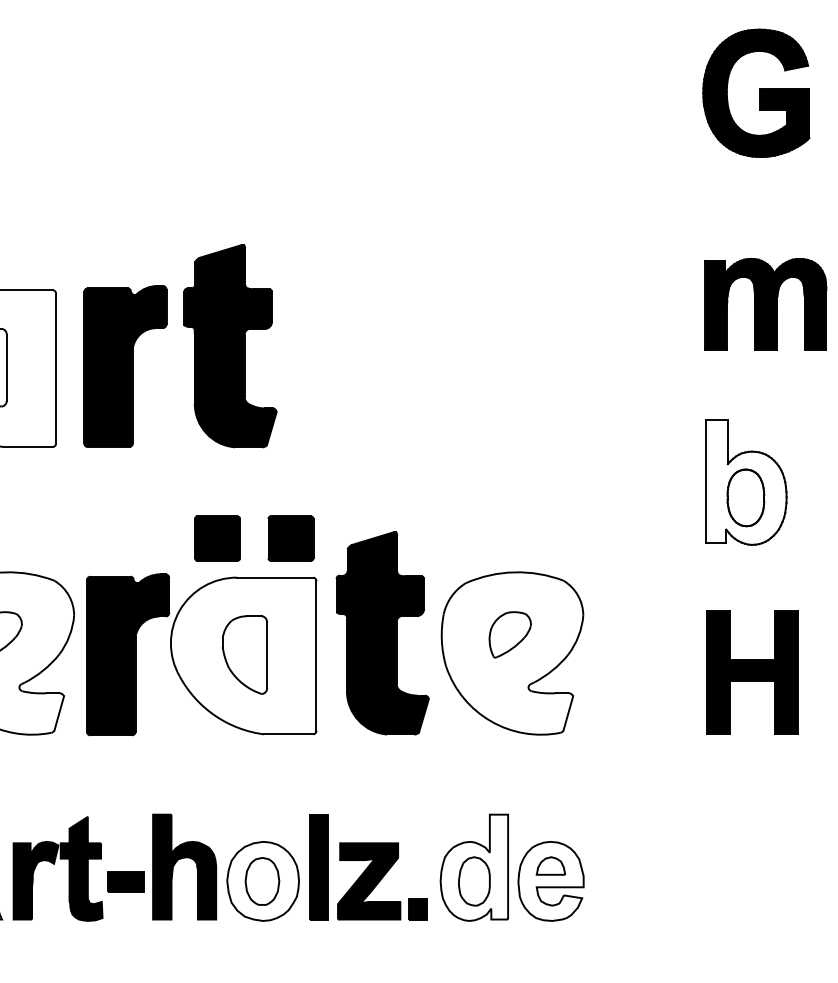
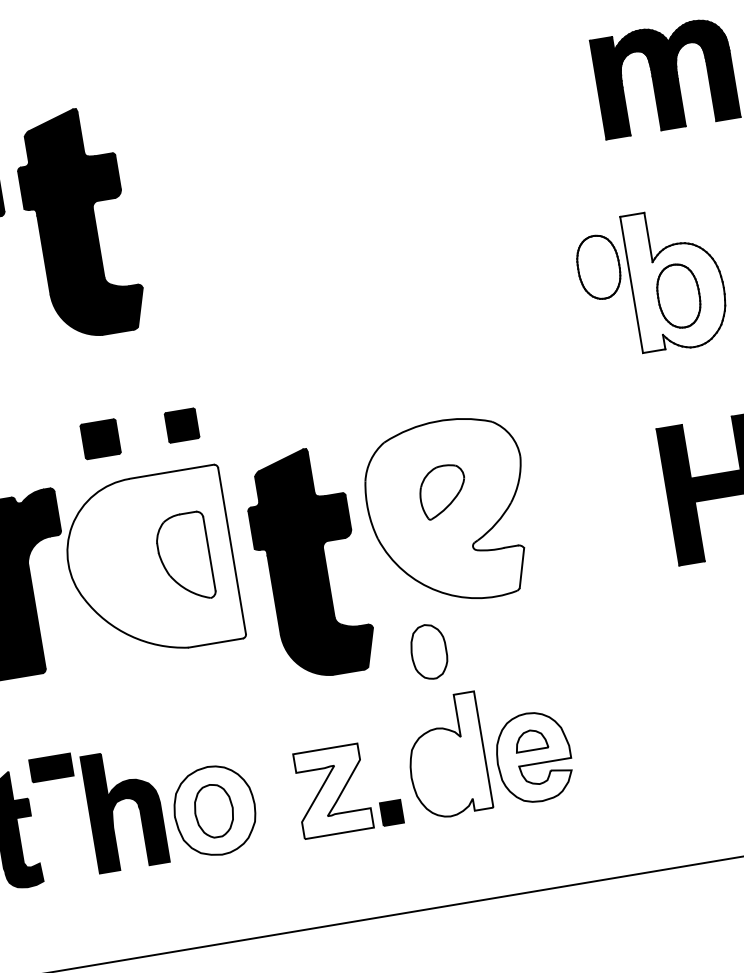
part: (679, 460) -> (598, 267), added
part: (217, 538) -> (100, 439), size x0.7
part: (290, 538) -> (181, 425), size x0.6
part: (382, 633) -> (309, 563), moved
part: (244, 654) -> (184, 557), moved
part: (318, 867) -> (273, 785), removed
part: (125, 881) -> (50, 767), moved
fill: (369, 881) -> (332, 791), removed
part: (474, 881) -> (429, 651), moved

